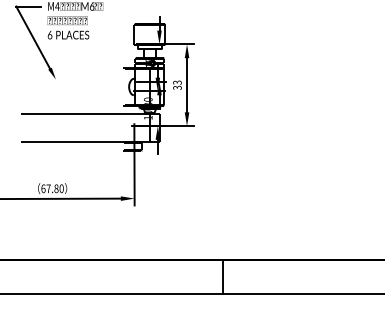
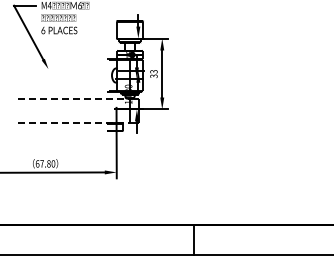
line: (85, 113) -> (74, 98), solid -> dashed
line: (85, 142) -> (74, 123), solid -> dashed

